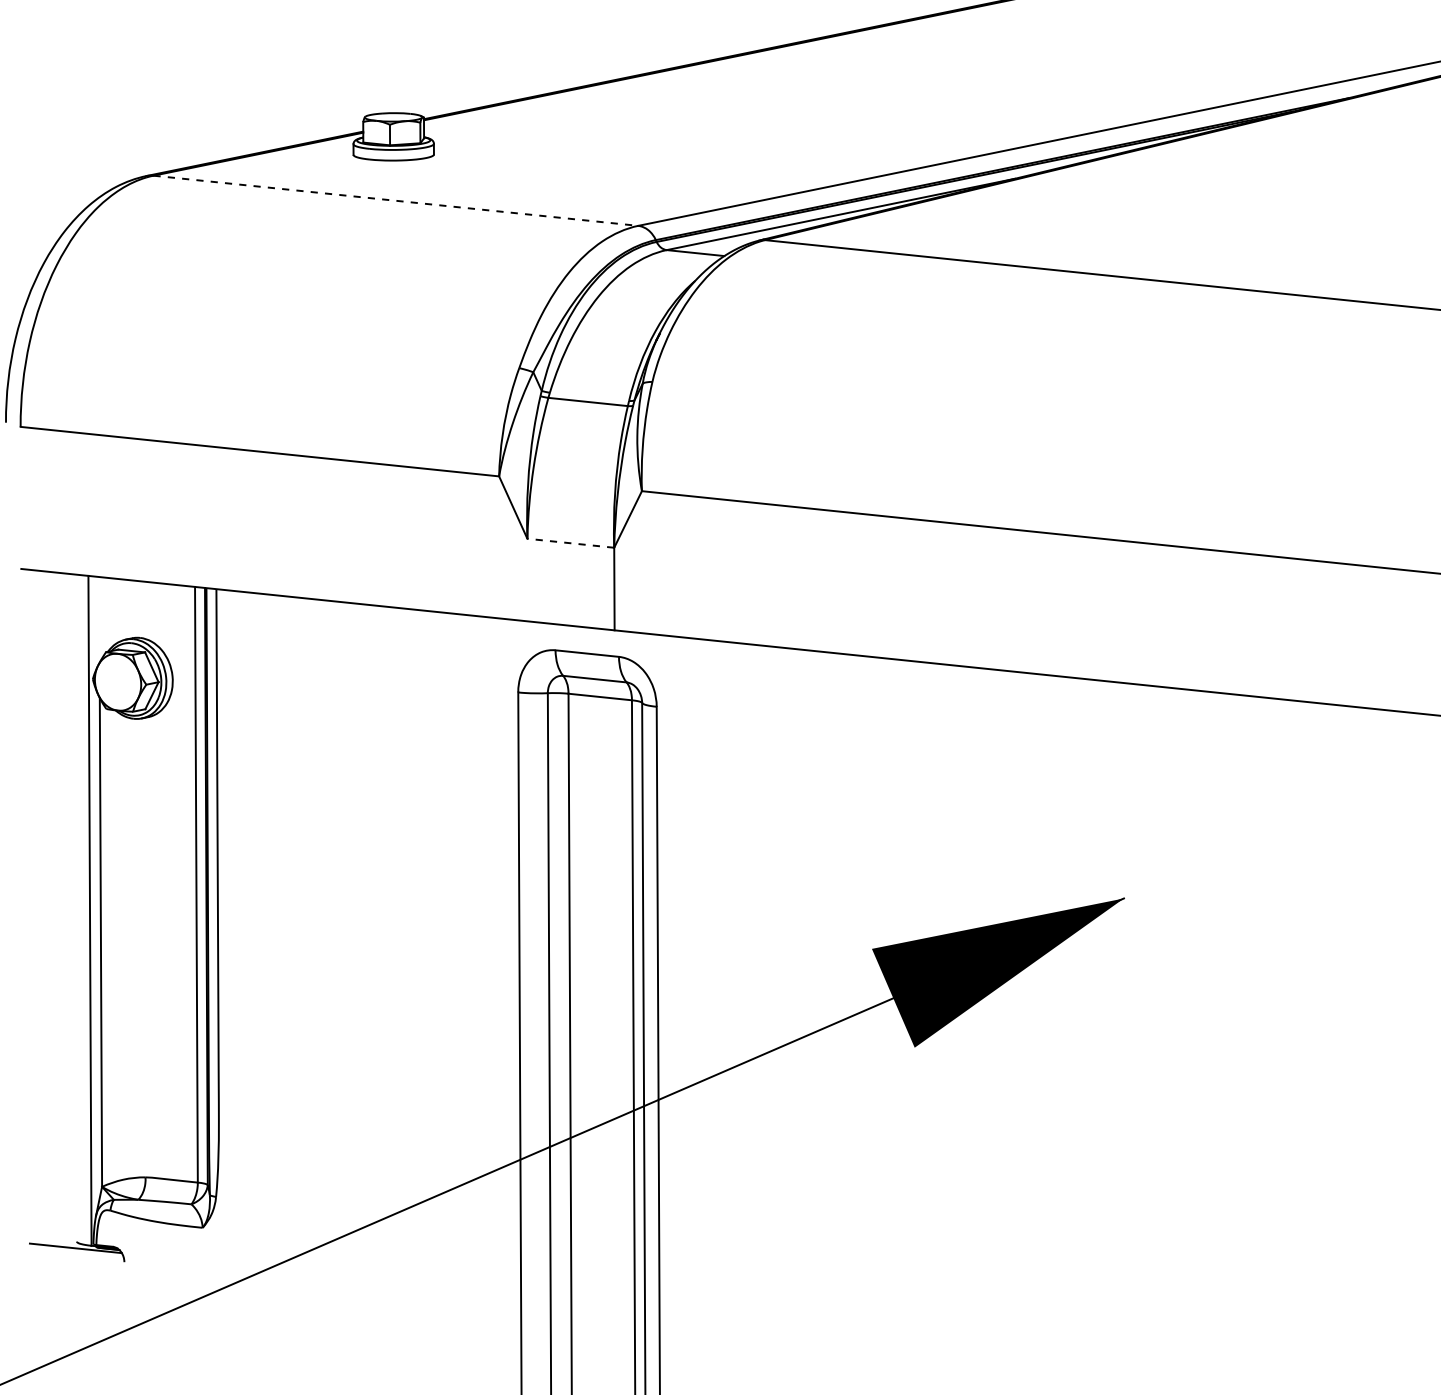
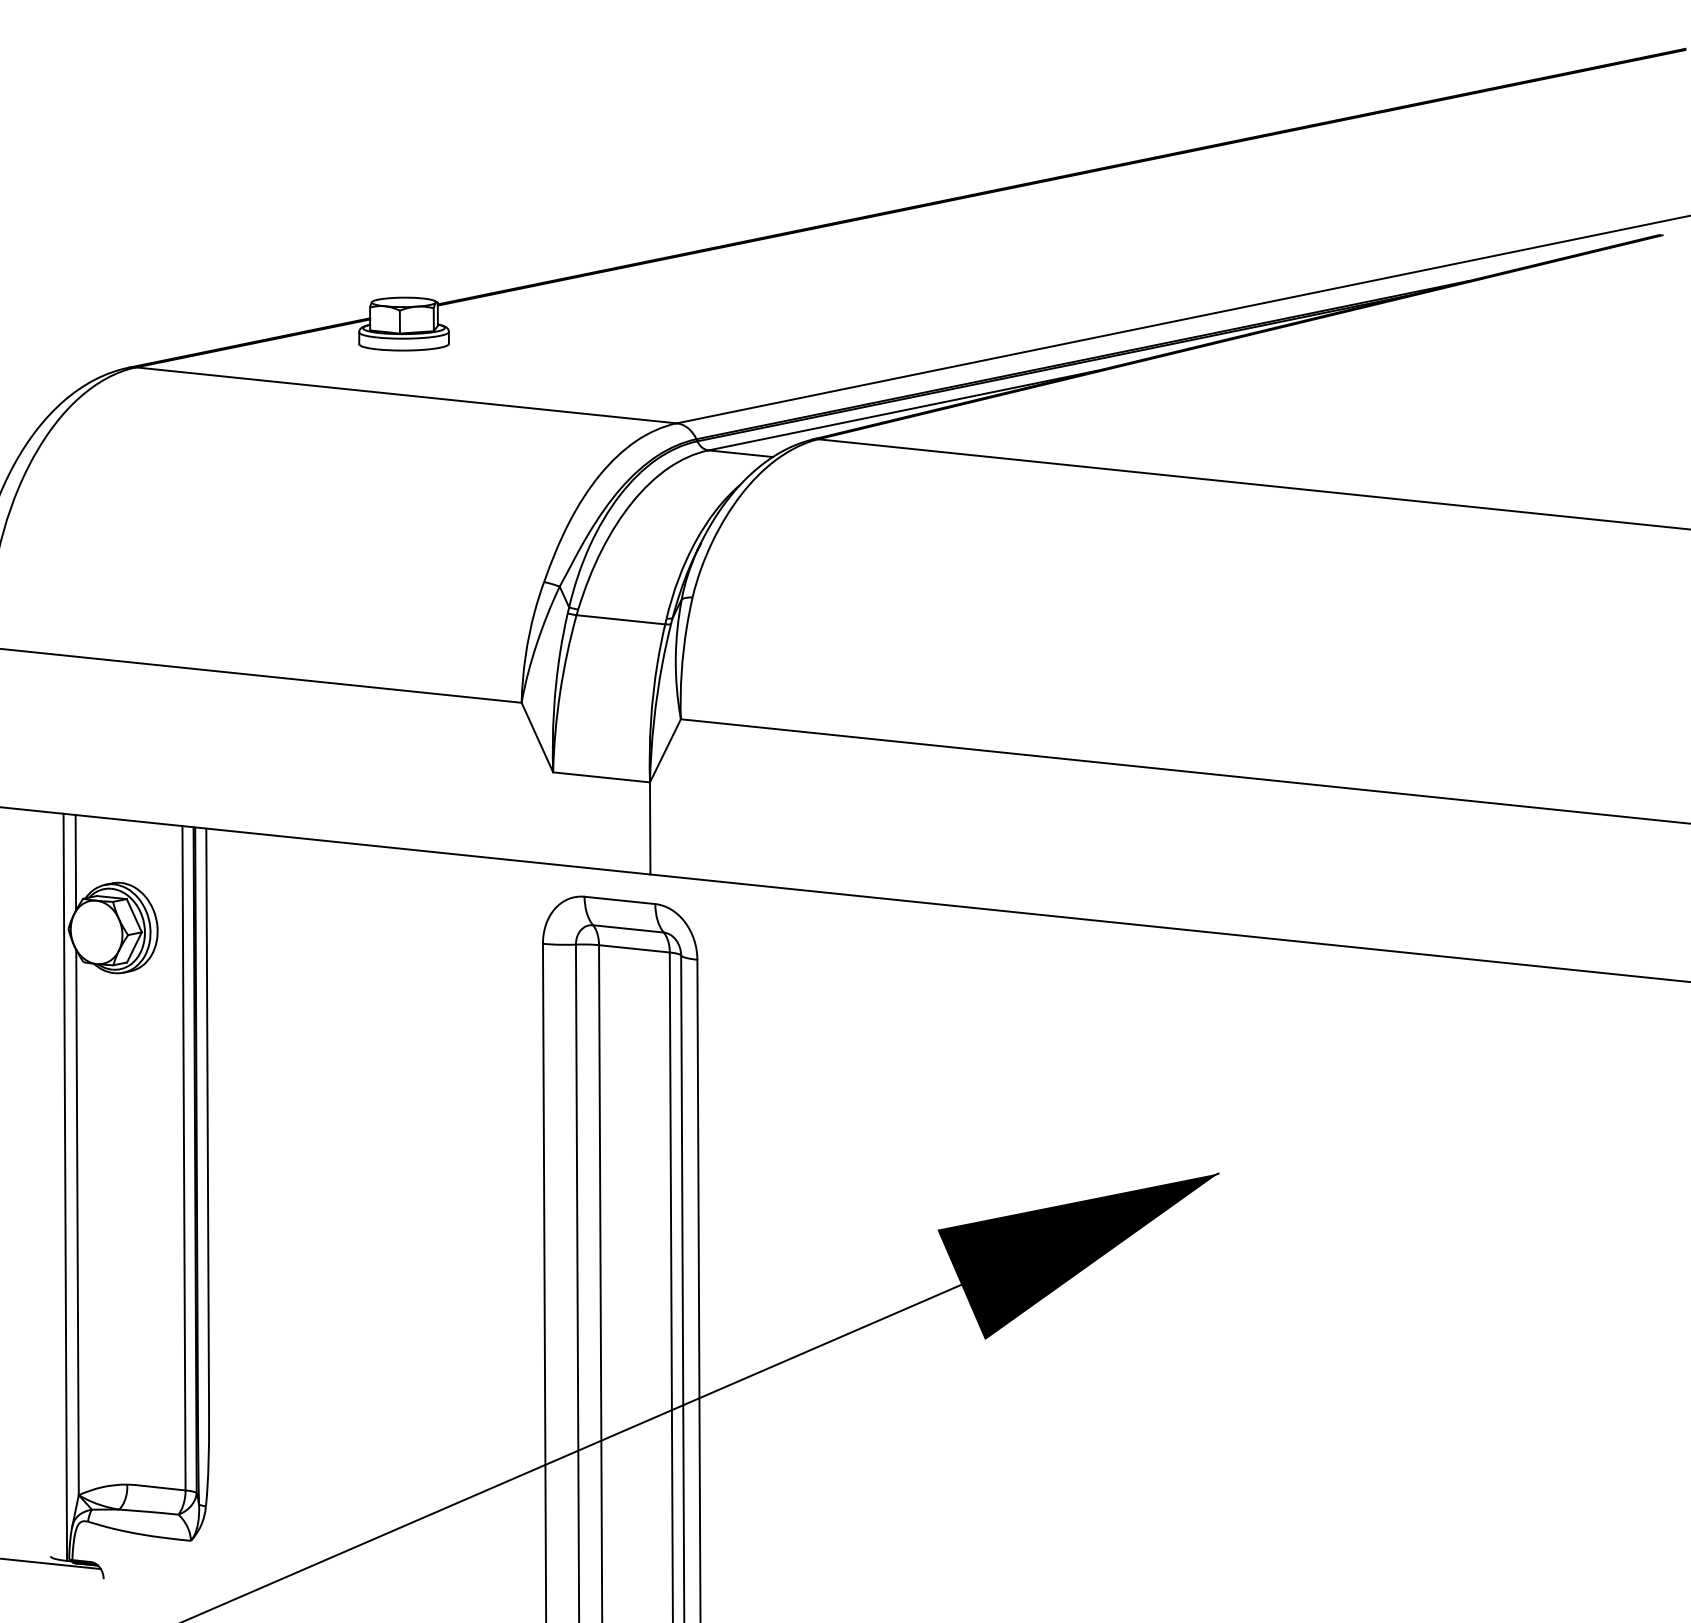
line: (395, 200) -> (406, 395), dashed -> solid
line: (570, 543) -> (601, 777), dashed -> solid
line: (99, 619) -> (75, 862), added

